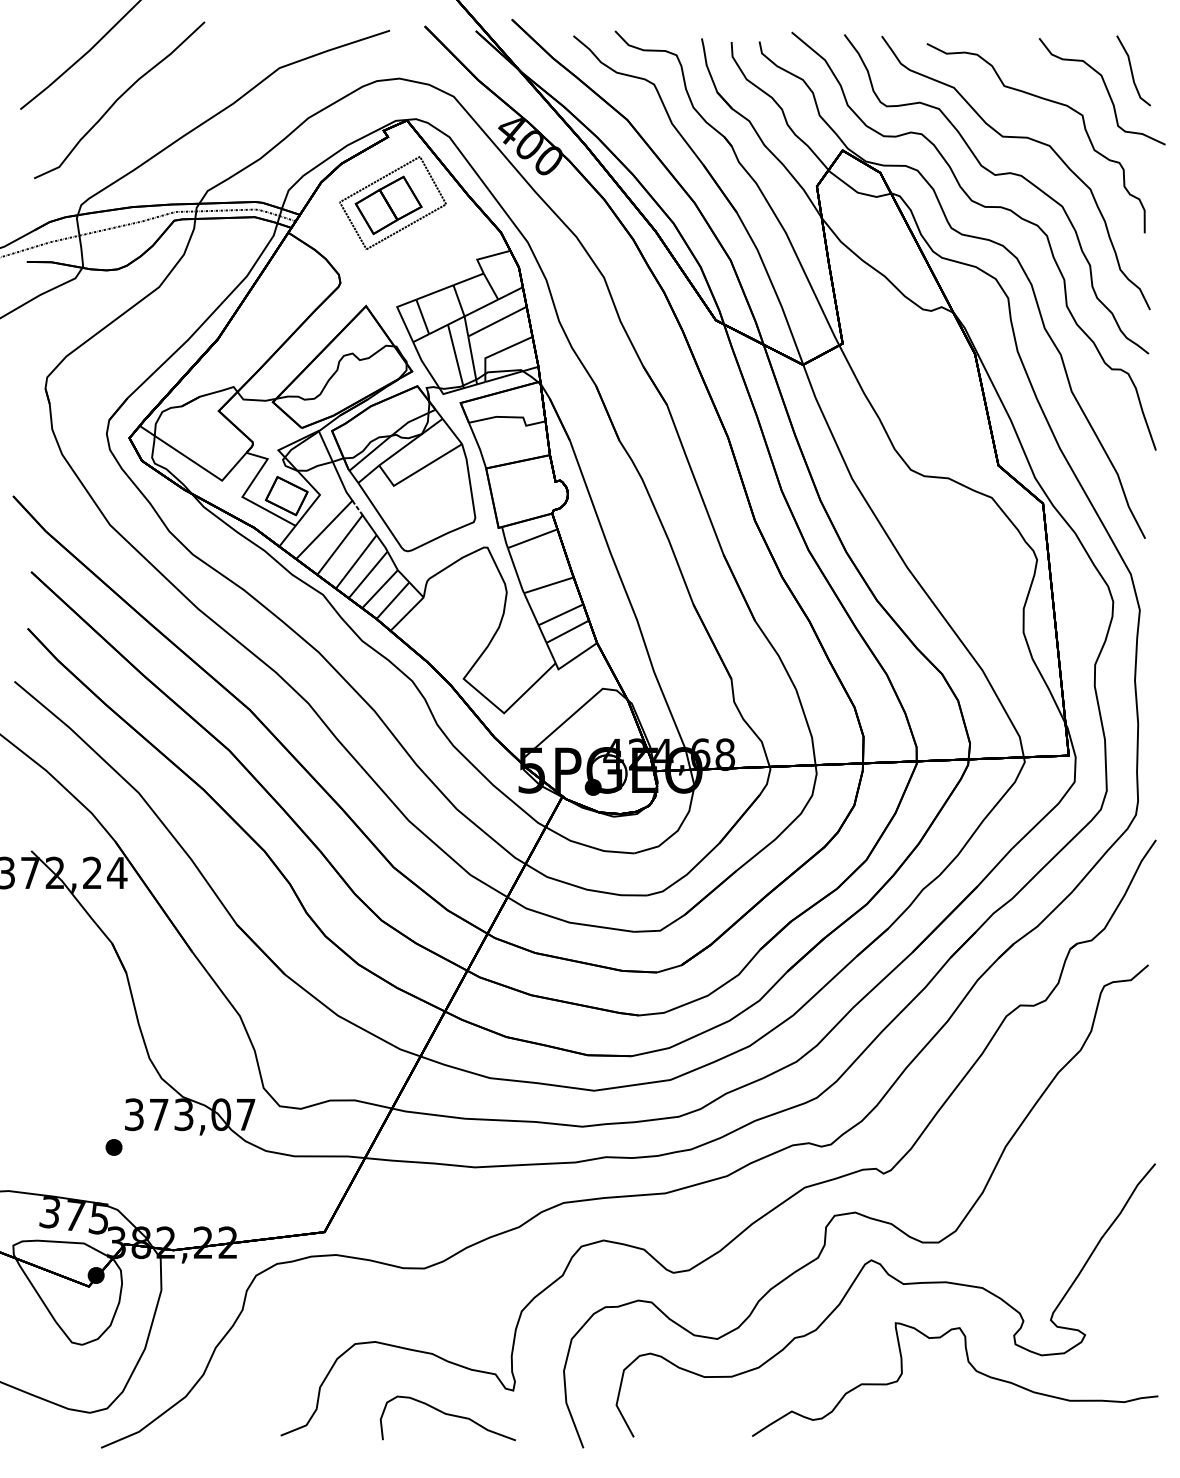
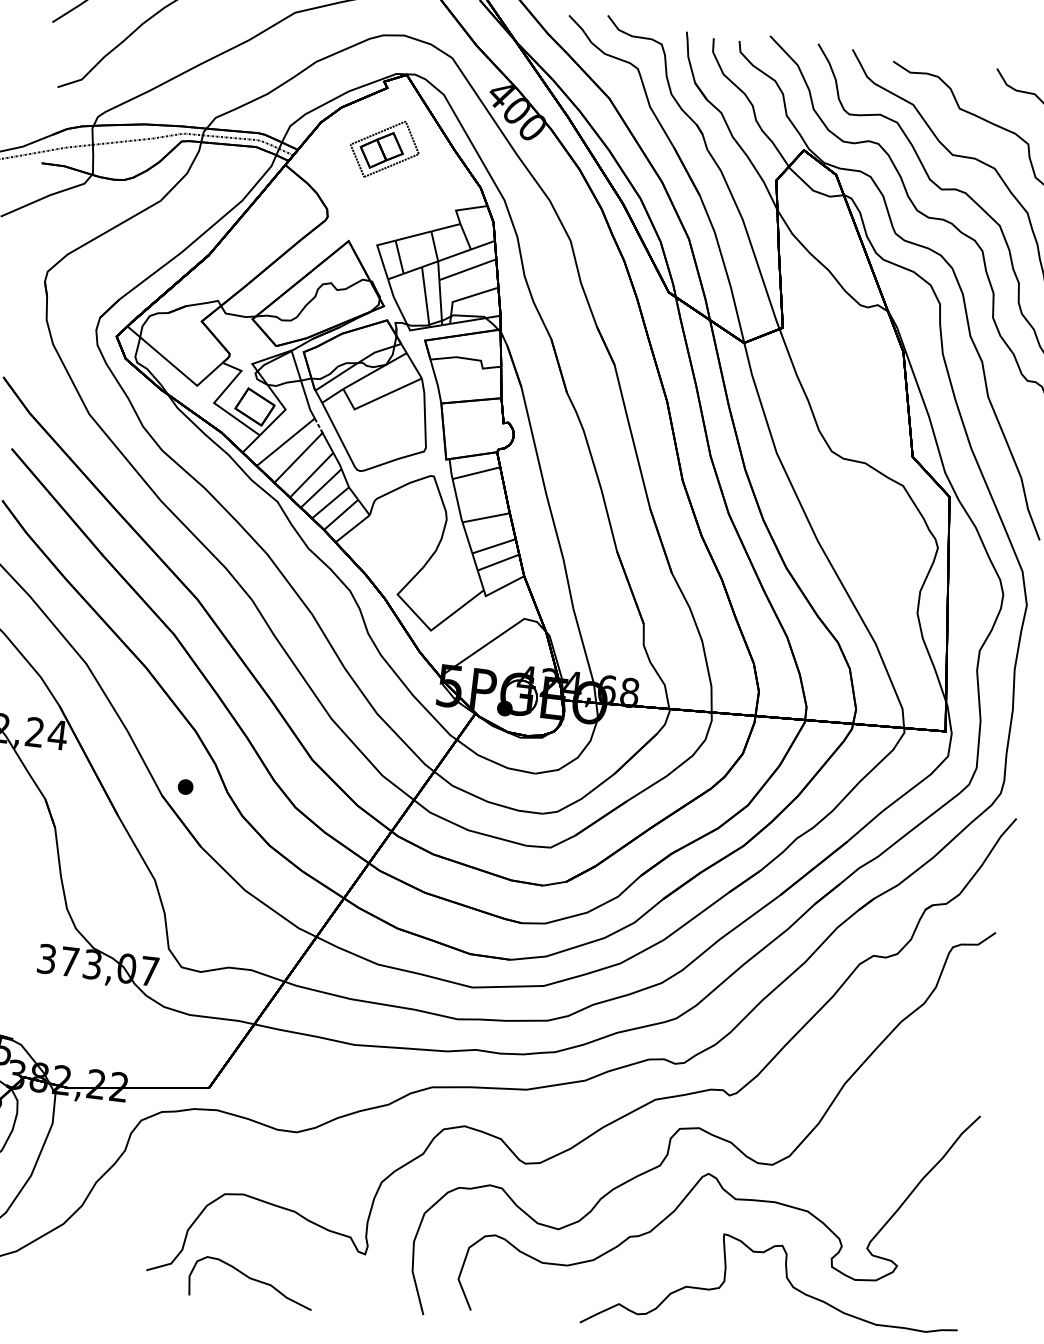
part: (392, 202) -> (384, 148), size x0.7
part: (113, 1147) -> (185, 787), moved
curve: (447, 1415) -> (251, 1279), moved

